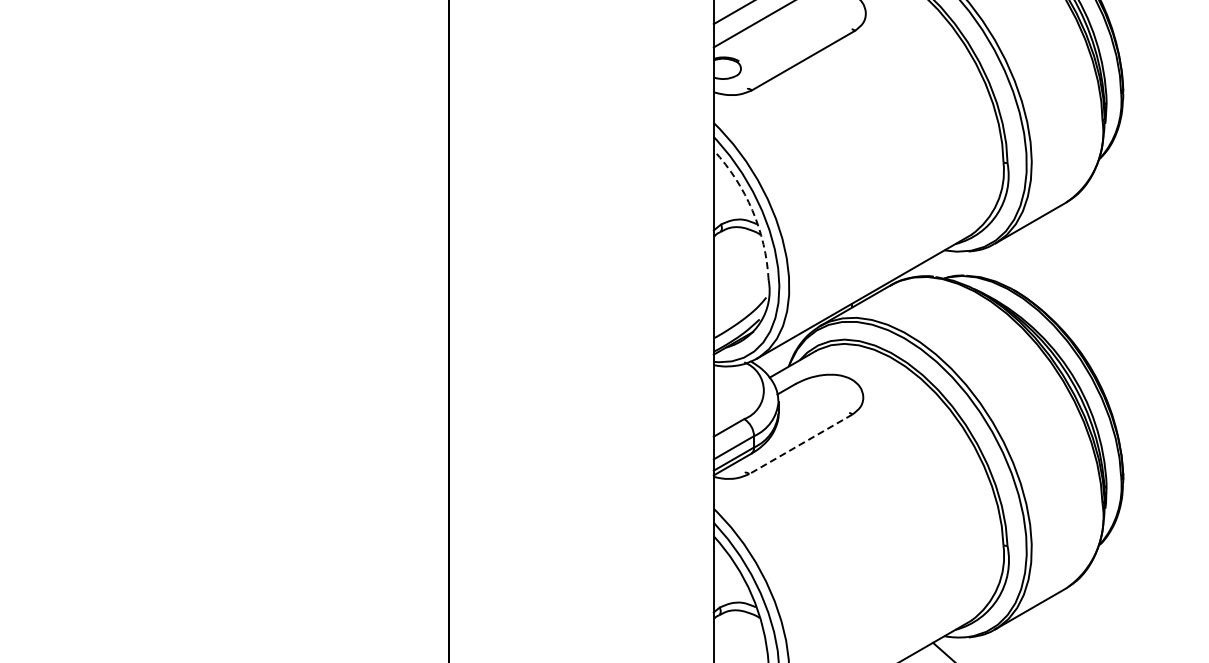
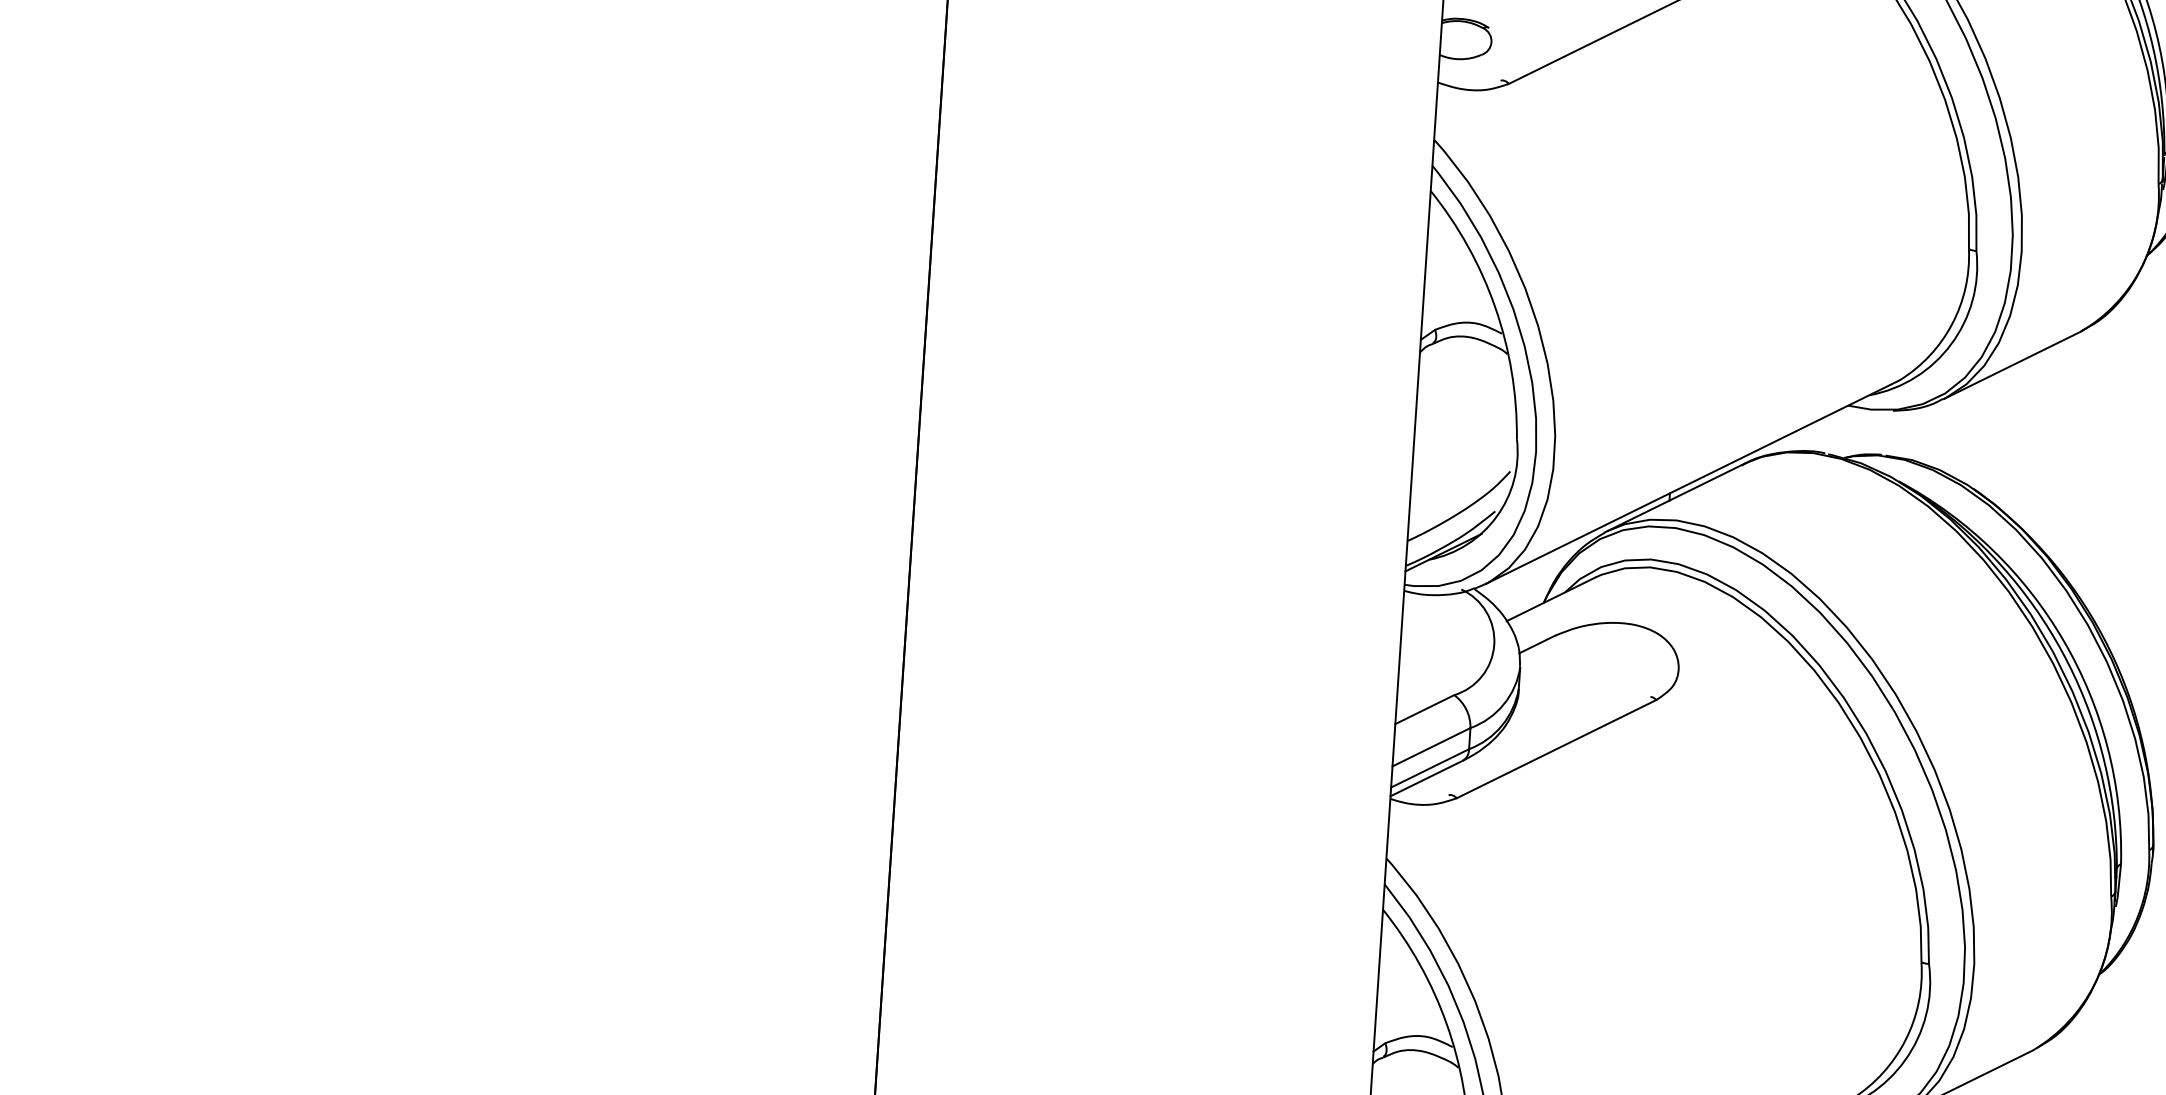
arc: (752, 210) -> (1495, 307), dashed -> solid
line: (800, 444) -> (1555, 749), dashed -> solid

